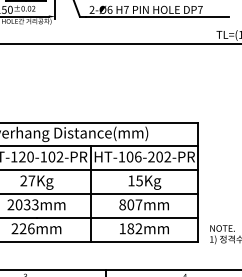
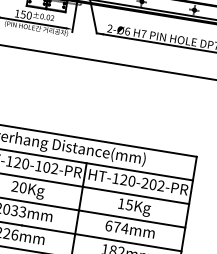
text: (133, 156) -> (127, 179), HT-106-202-PR -> HT-120-202-PR
text: (31, 180) -> (22, 187), 27Kg -> 20Kg
text: (130, 204) -> (116, 226), 807mm -> 674mm

